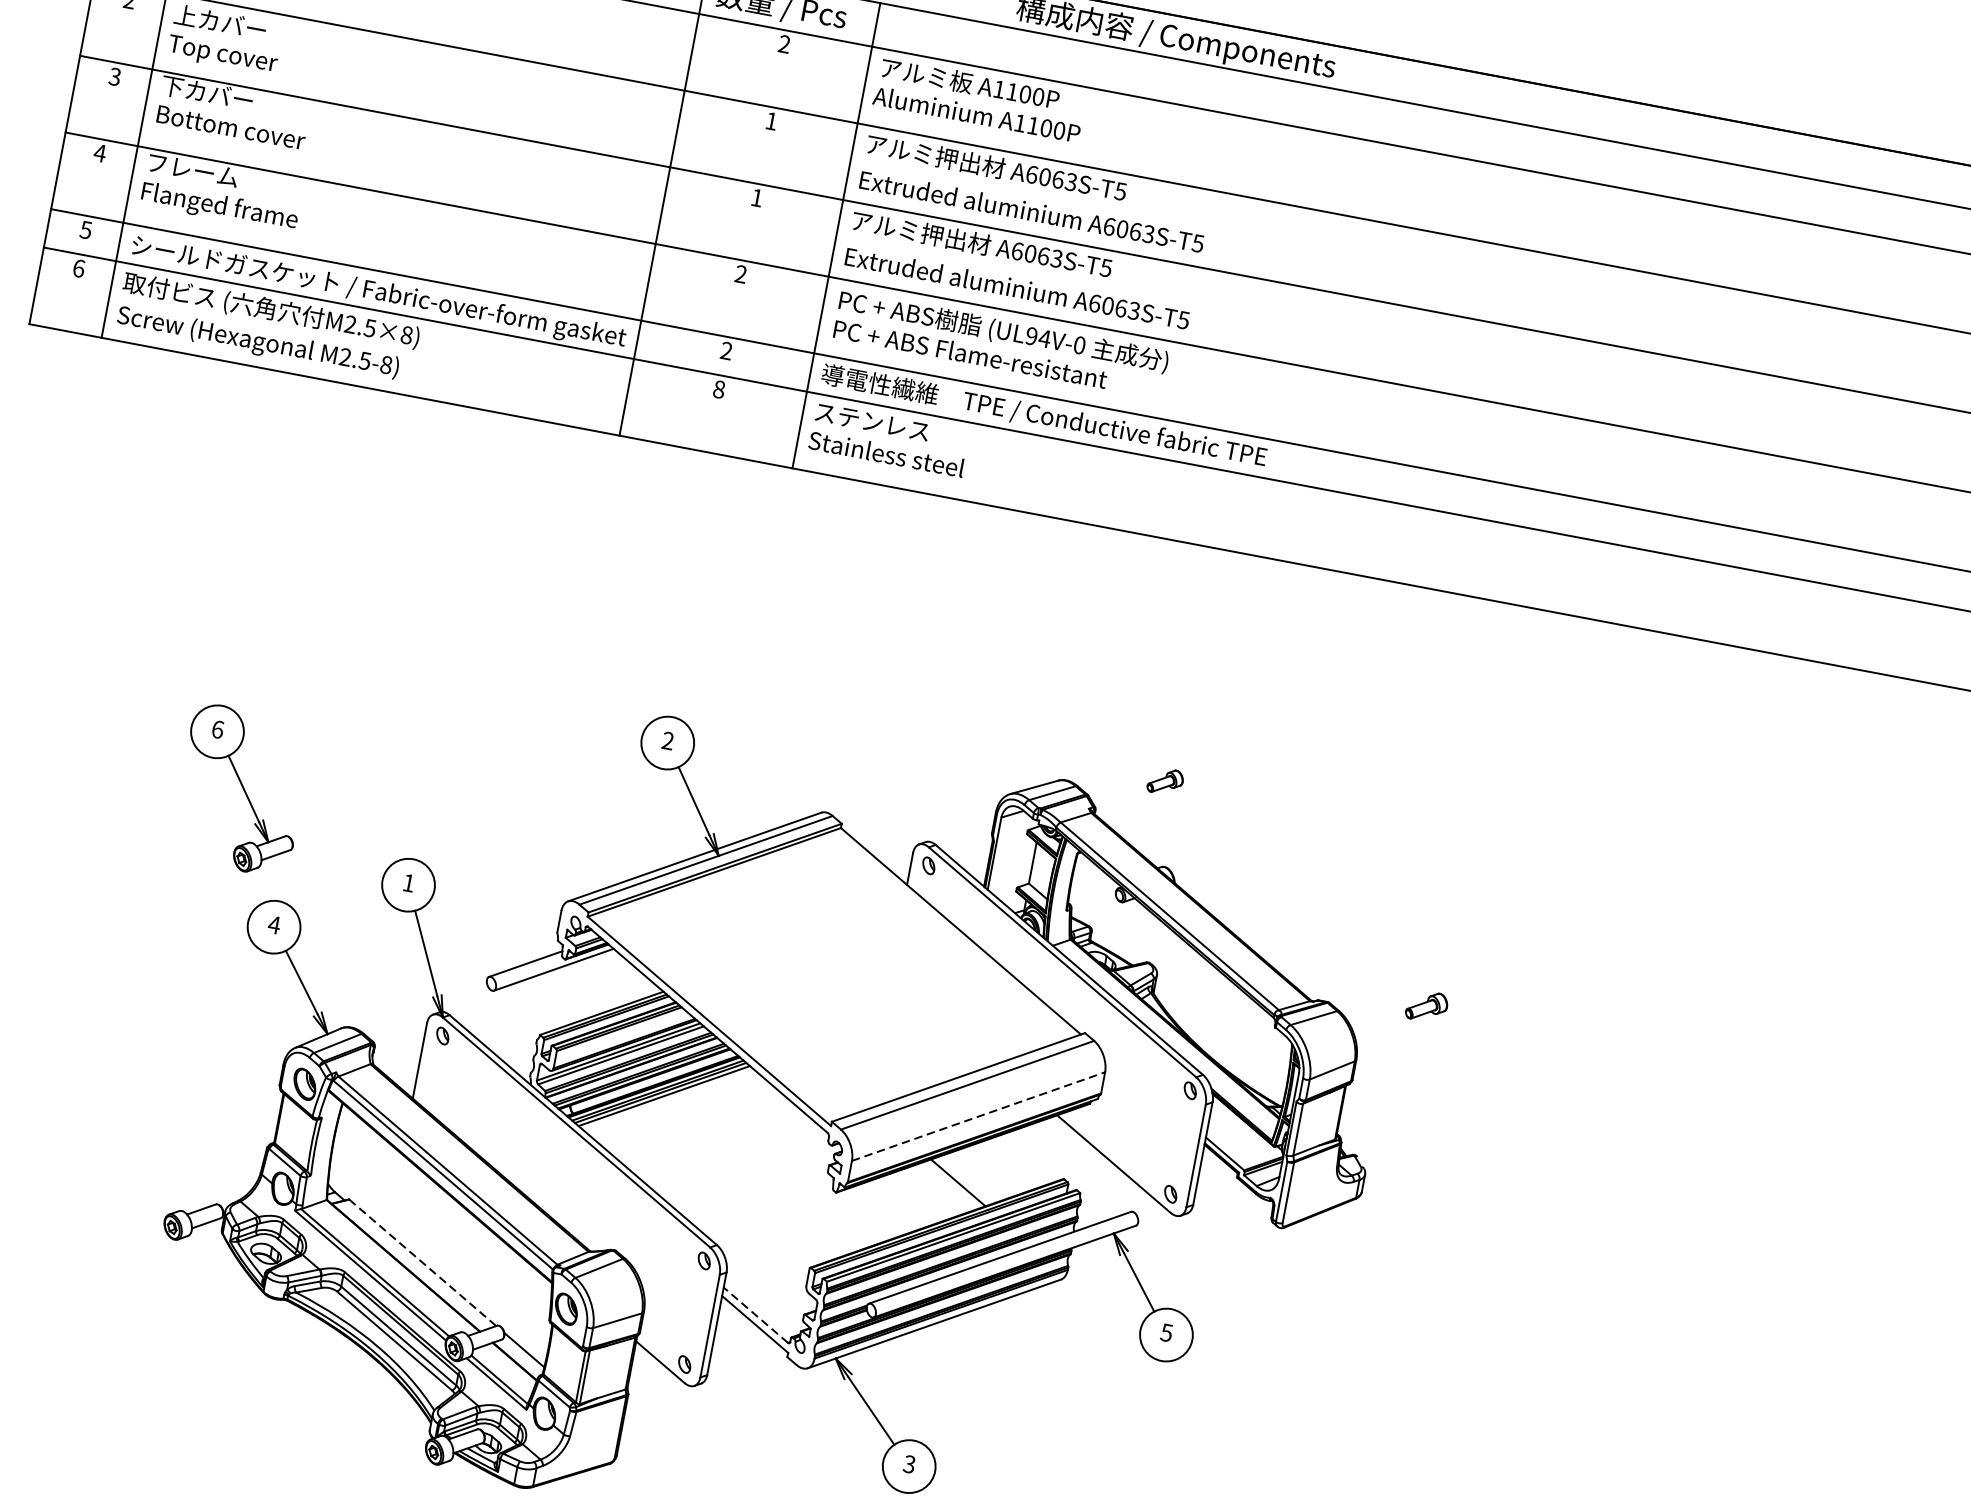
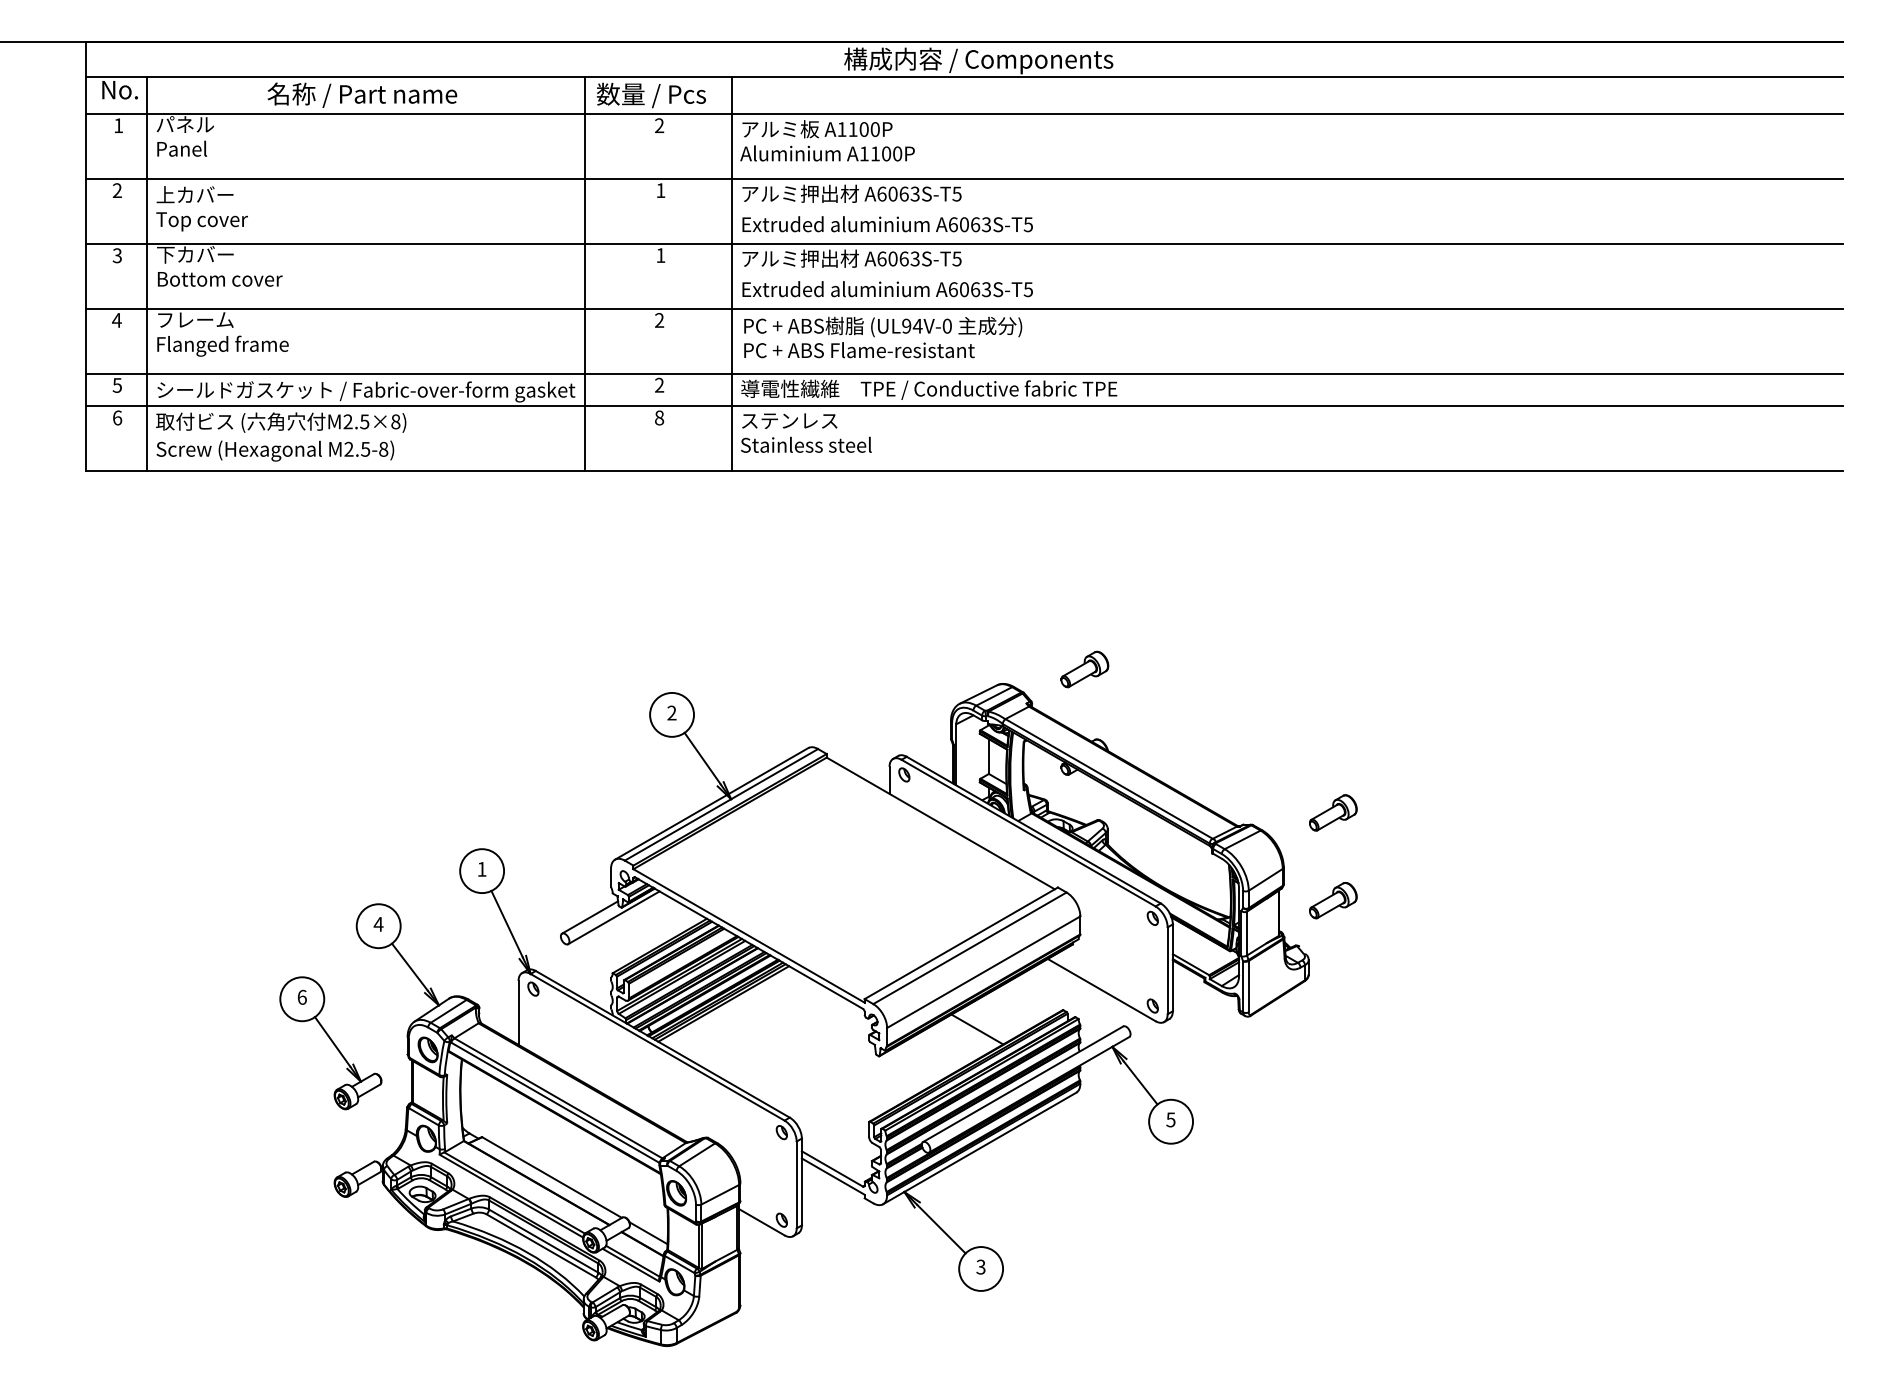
part: (1165, 781) -> (1084, 669), size x1.67
part: (240, 790) -> (330, 1043), moved
part: (1427, 1006) -> (1333, 812), size x1.43
part: (1407, 1109) -> (1333, 900), added
line: (978, 1116) -> (983, 972), dashed -> solid
line: (423, 1262) -> (552, 1177), dashed -> solid
line: (754, 1314) -> (831, 1168), dashed -> solid

